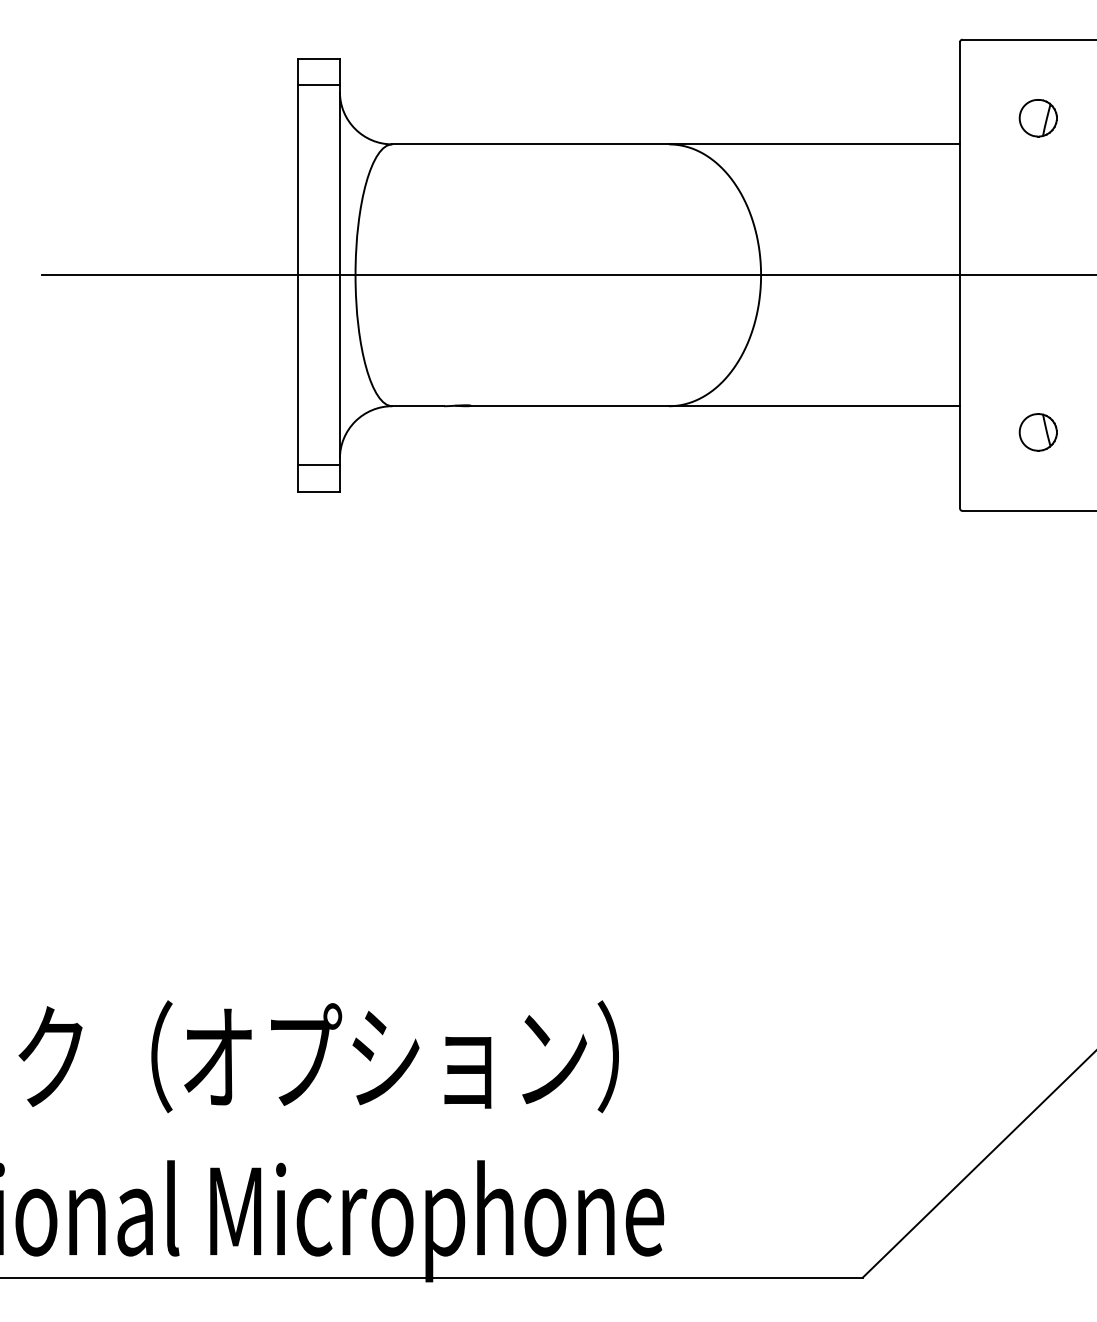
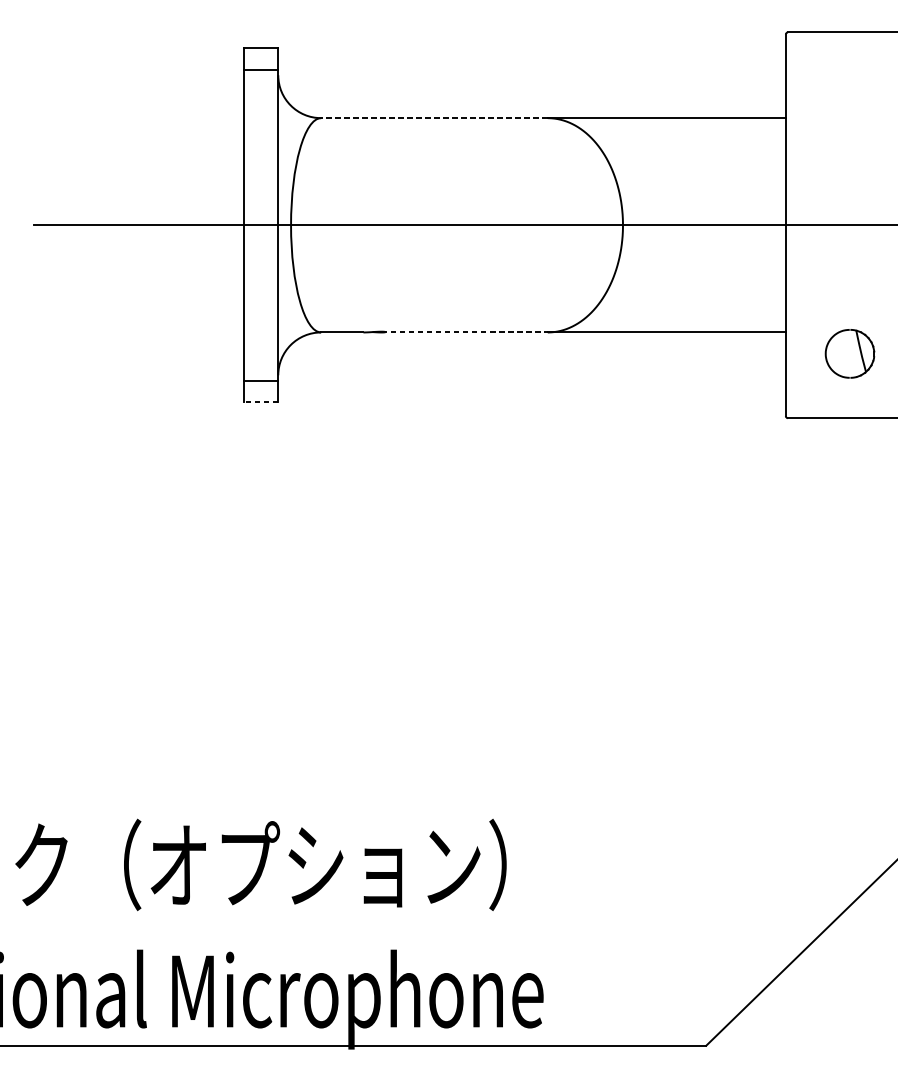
part: (1037, 118) -> (849, 96), removed
line: (530, 144) -> (434, 118), solid -> dashed
line: (568, 406) -> (465, 332), solid -> dashed
part: (1037, 432) -> (849, 353), size x1.6
line: (318, 491) -> (260, 402), solid -> dashed

